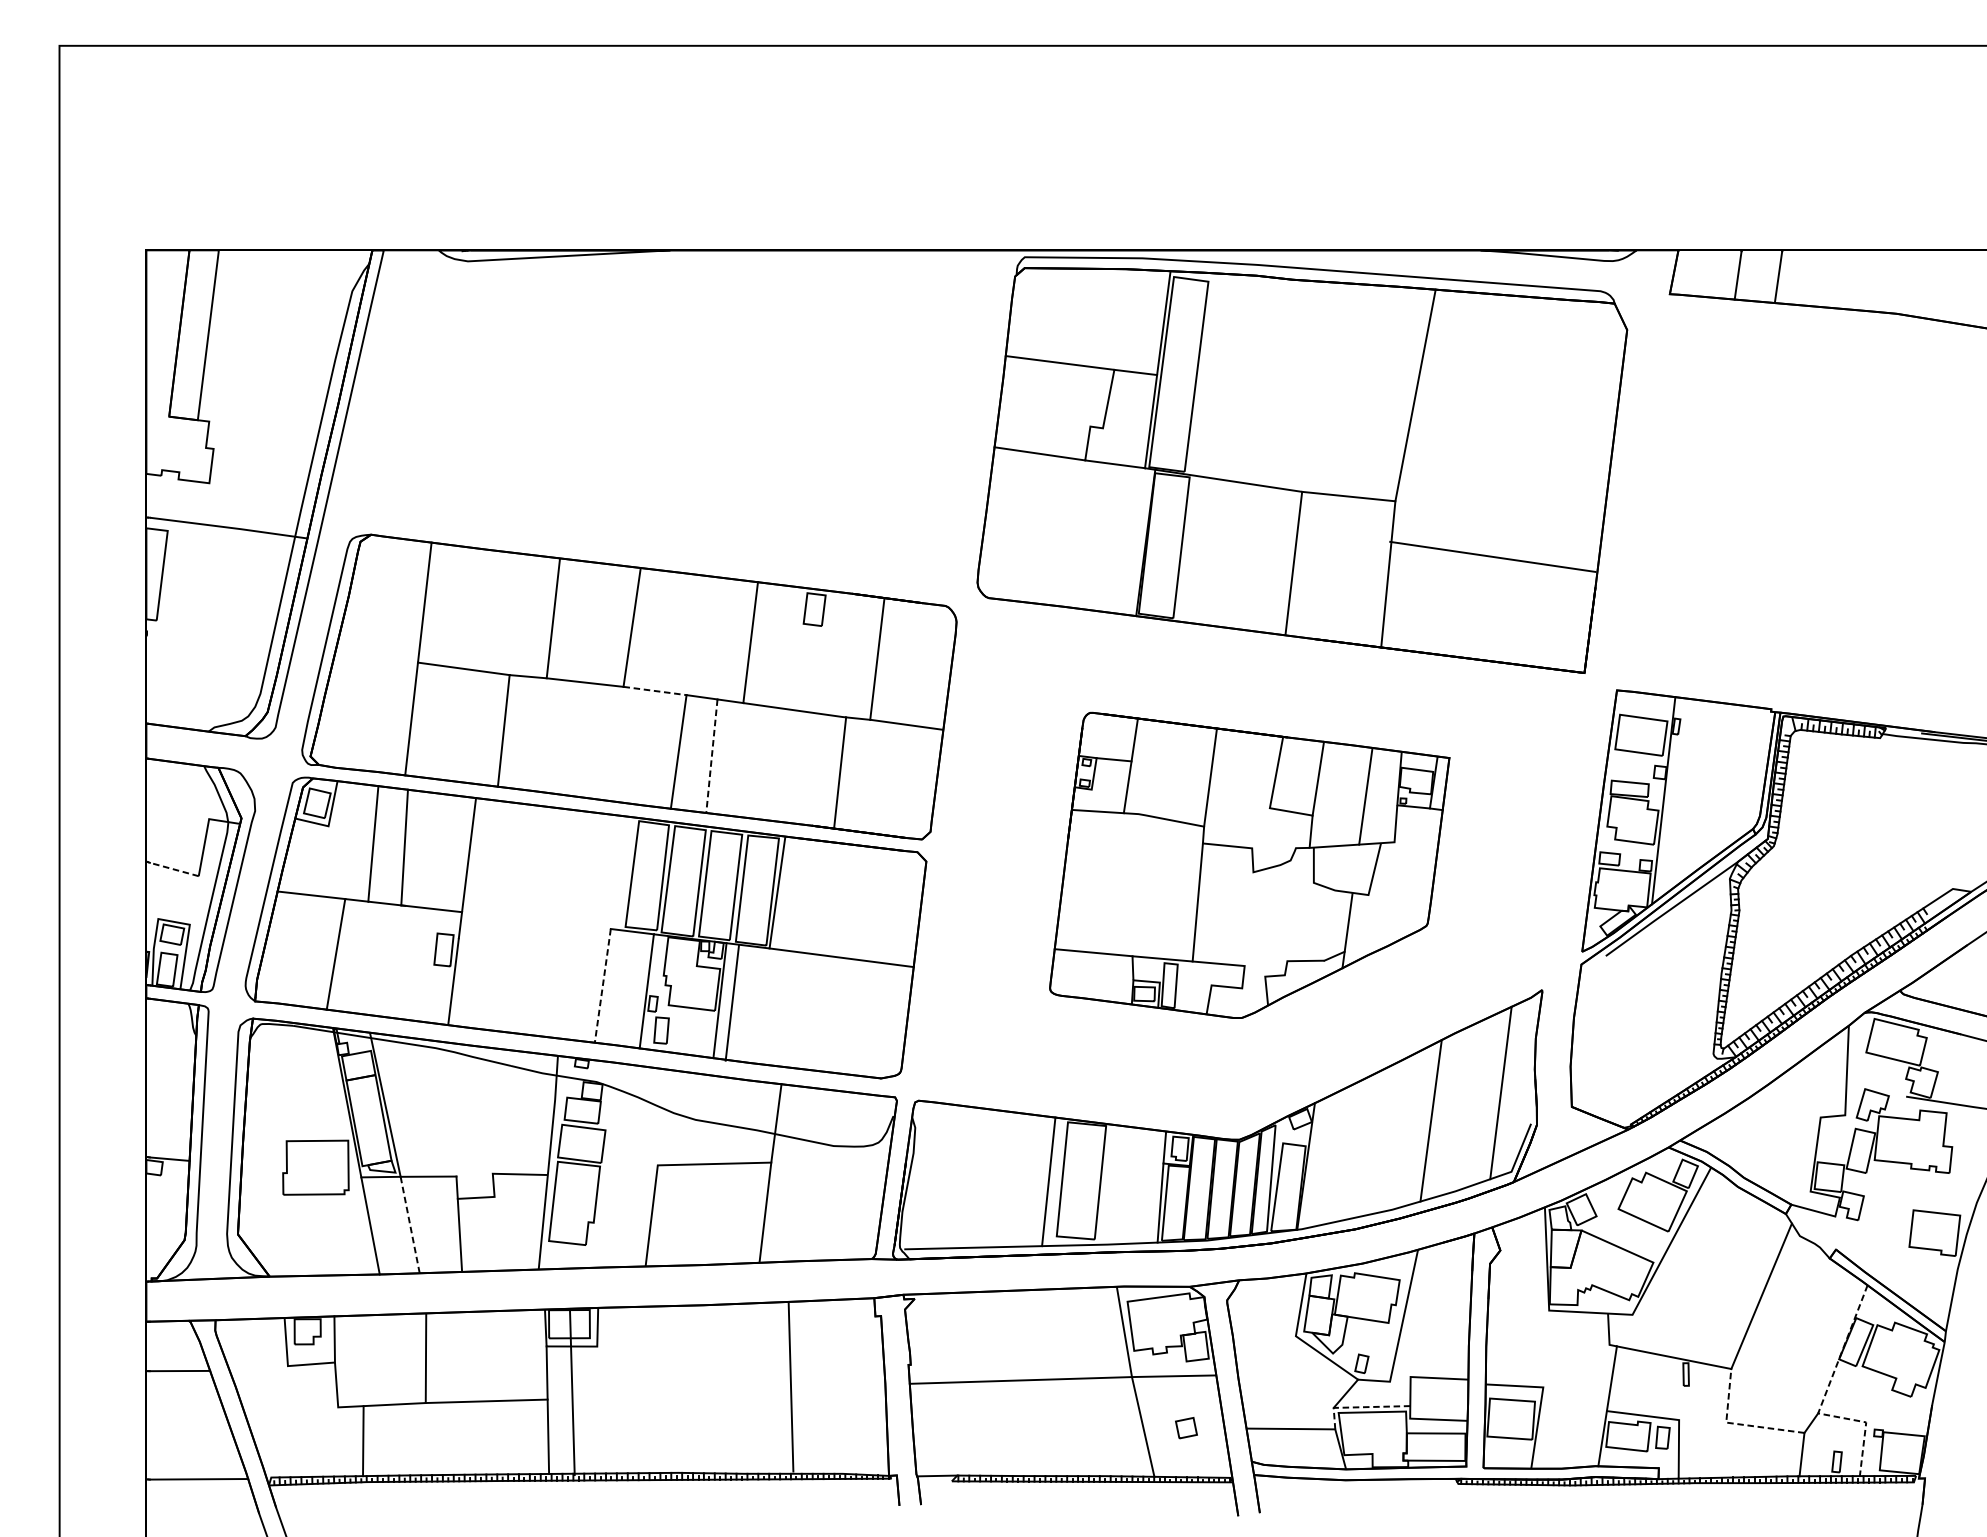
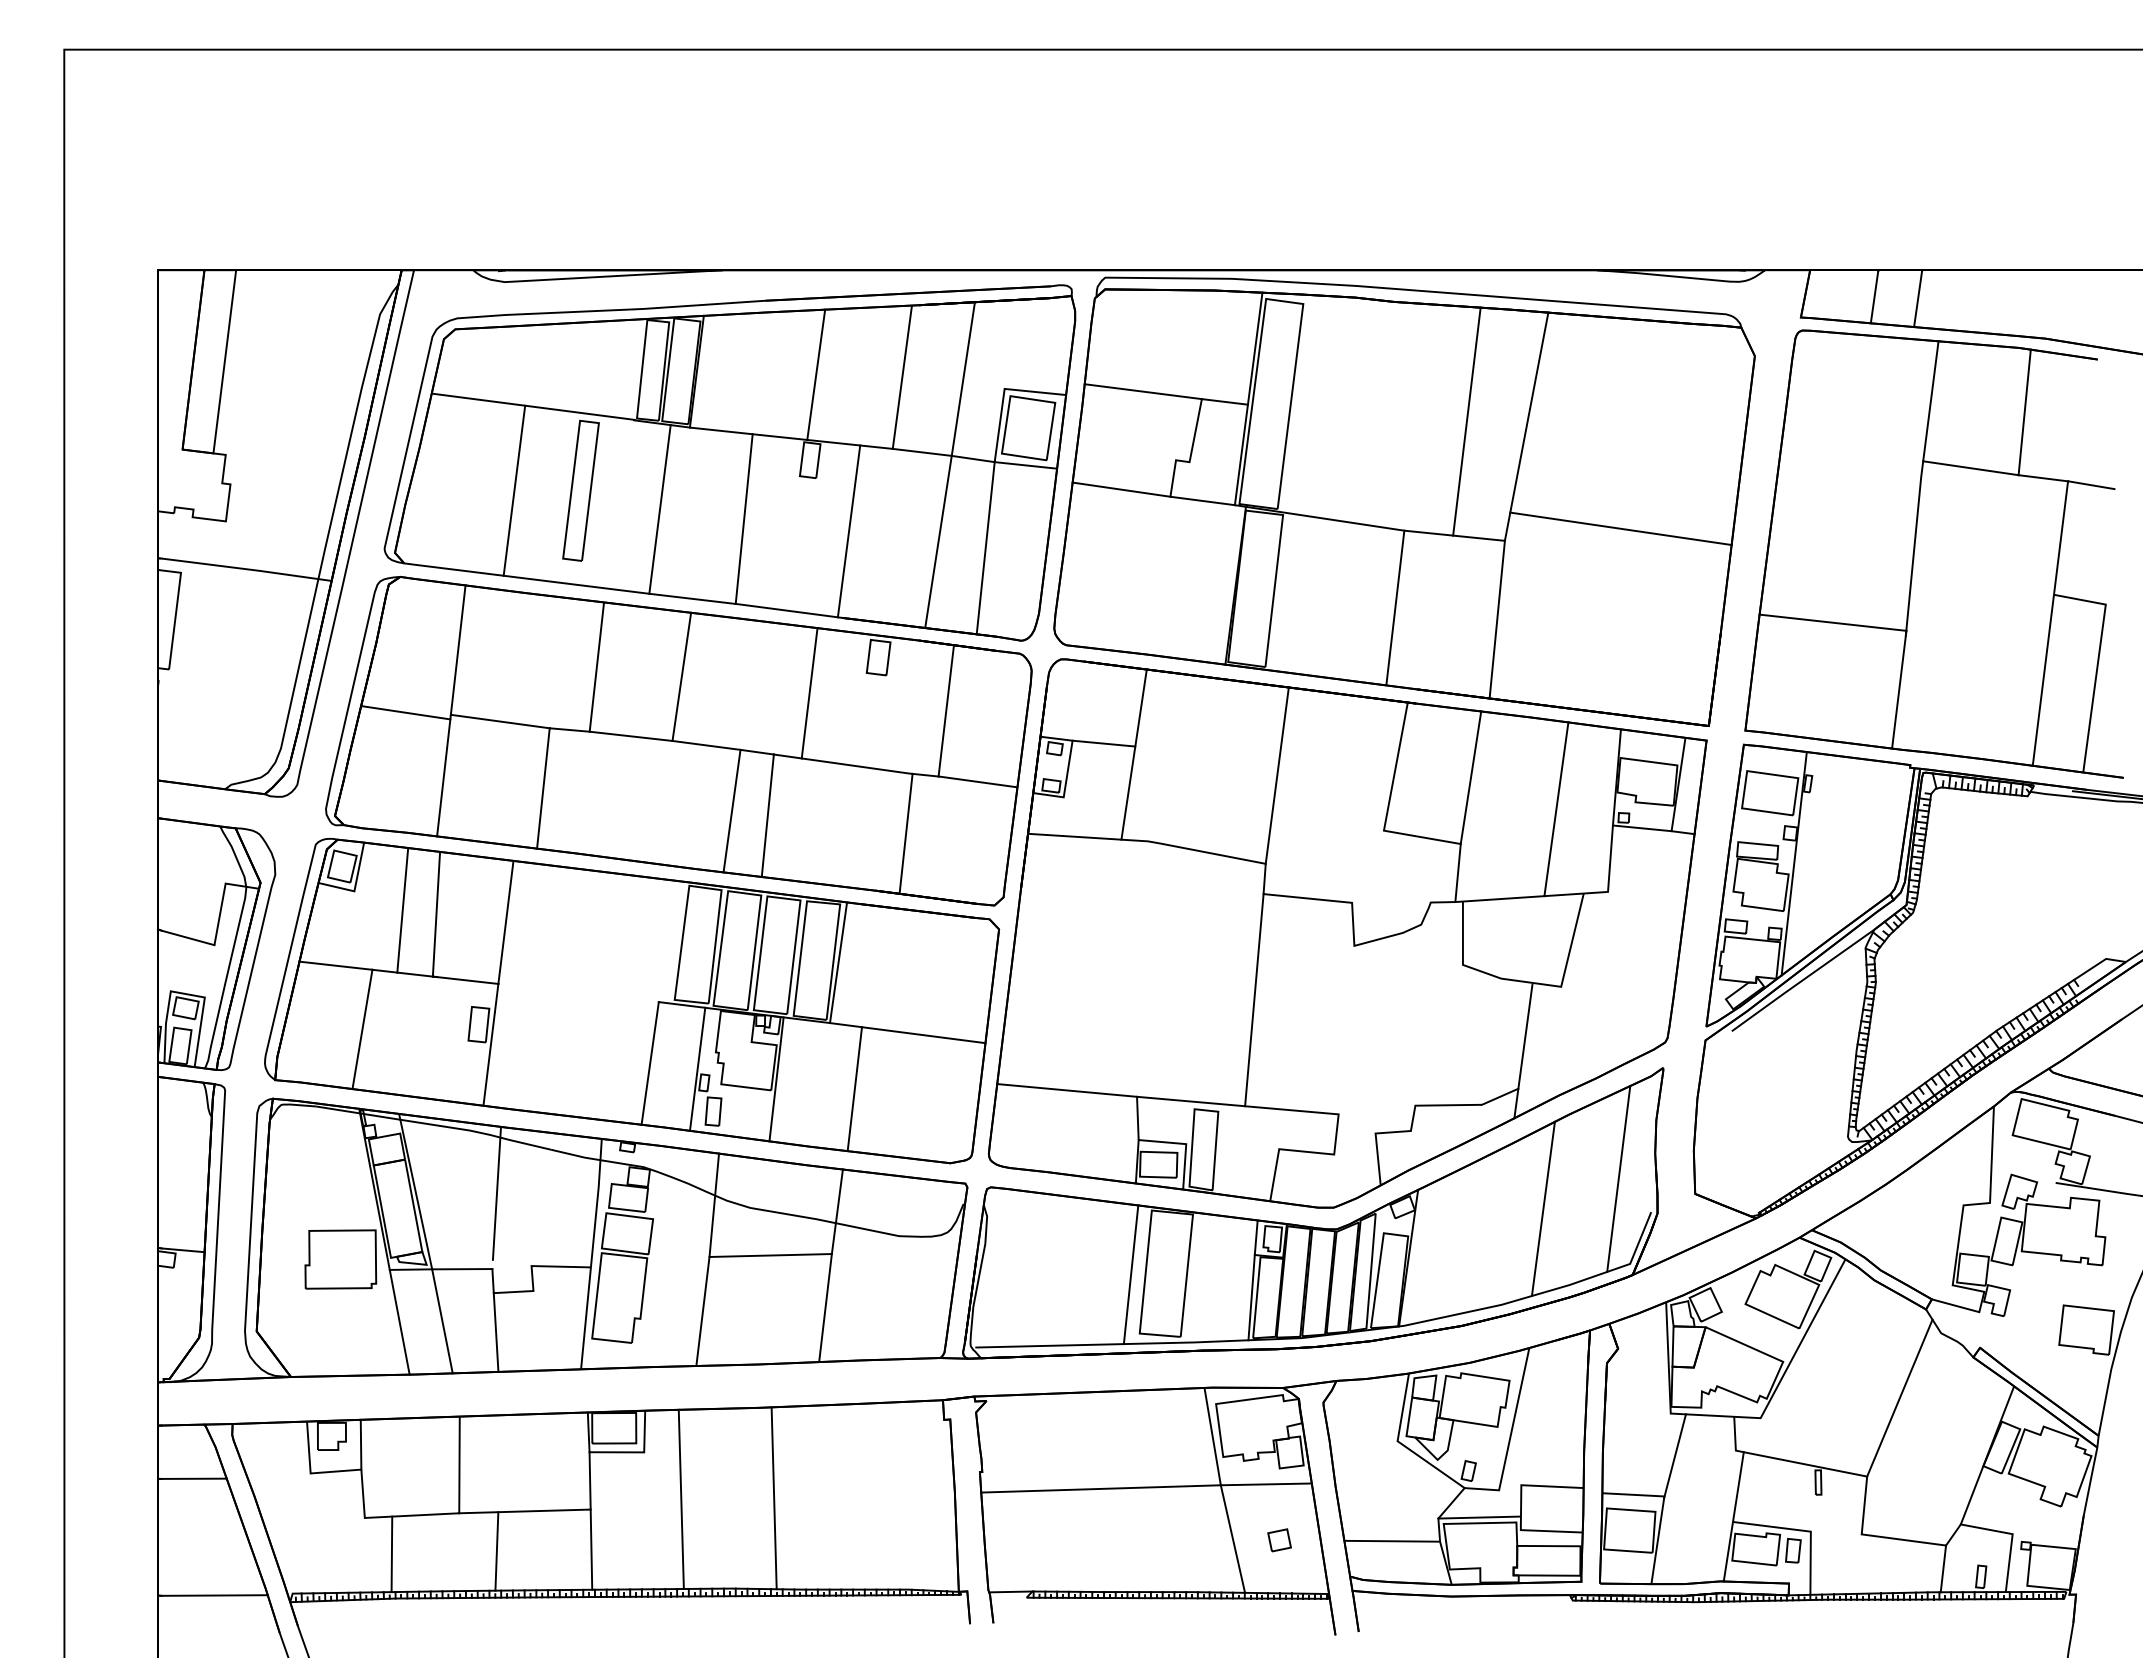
line: (1359, 390) -> (1466, 421), added
part: (676, 428) -> (729, 462), added
part: (1792, 513) -> (1933, 553), added
line: (1492, 556) -> (1620, 528), moved
line: (375, 660) -> (405, 712), added
line: (655, 691) -> (706, 745), dashed -> solid
line: (711, 755) -> (767, 815), dashed -> solid
part: (1249, 865) -> (1347, 933), size x1.67
line: (173, 869) -> (187, 937), dashed -> solid
line: (603, 985) -> (650, 1063), dashed -> solid
line: (732, 1003) -> (854, 1089), moved
line: (460, 1105) -> (496, 1192), added
line: (662, 1116) -> (714, 1204), added
line: (410, 1225) -> (442, 1321), dashed -> solid
line: (1552, 1349) -> (1674, 1455), added
line: (790, 1387) -> (773, 1498), moved
line: (571, 1391) -> (680, 1498), moved
line: (1823, 1398) -> (1966, 1508), dashed -> solid
line: (1360, 1406) -> (1467, 1517), dashed -> solid
line: (1738, 1424) -> (1874, 1536), dashed -> solid
line: (460, 1438) -> (496, 1551), added

